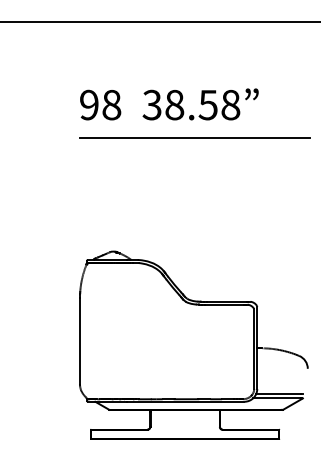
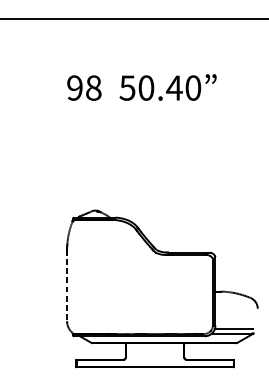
text: (191, 104) -> (160, 87), 38.58 -> 50.40
line: (194, 137) -> (162, 115), removed
line: (80, 341) -> (67, 285), solid -> dashed

